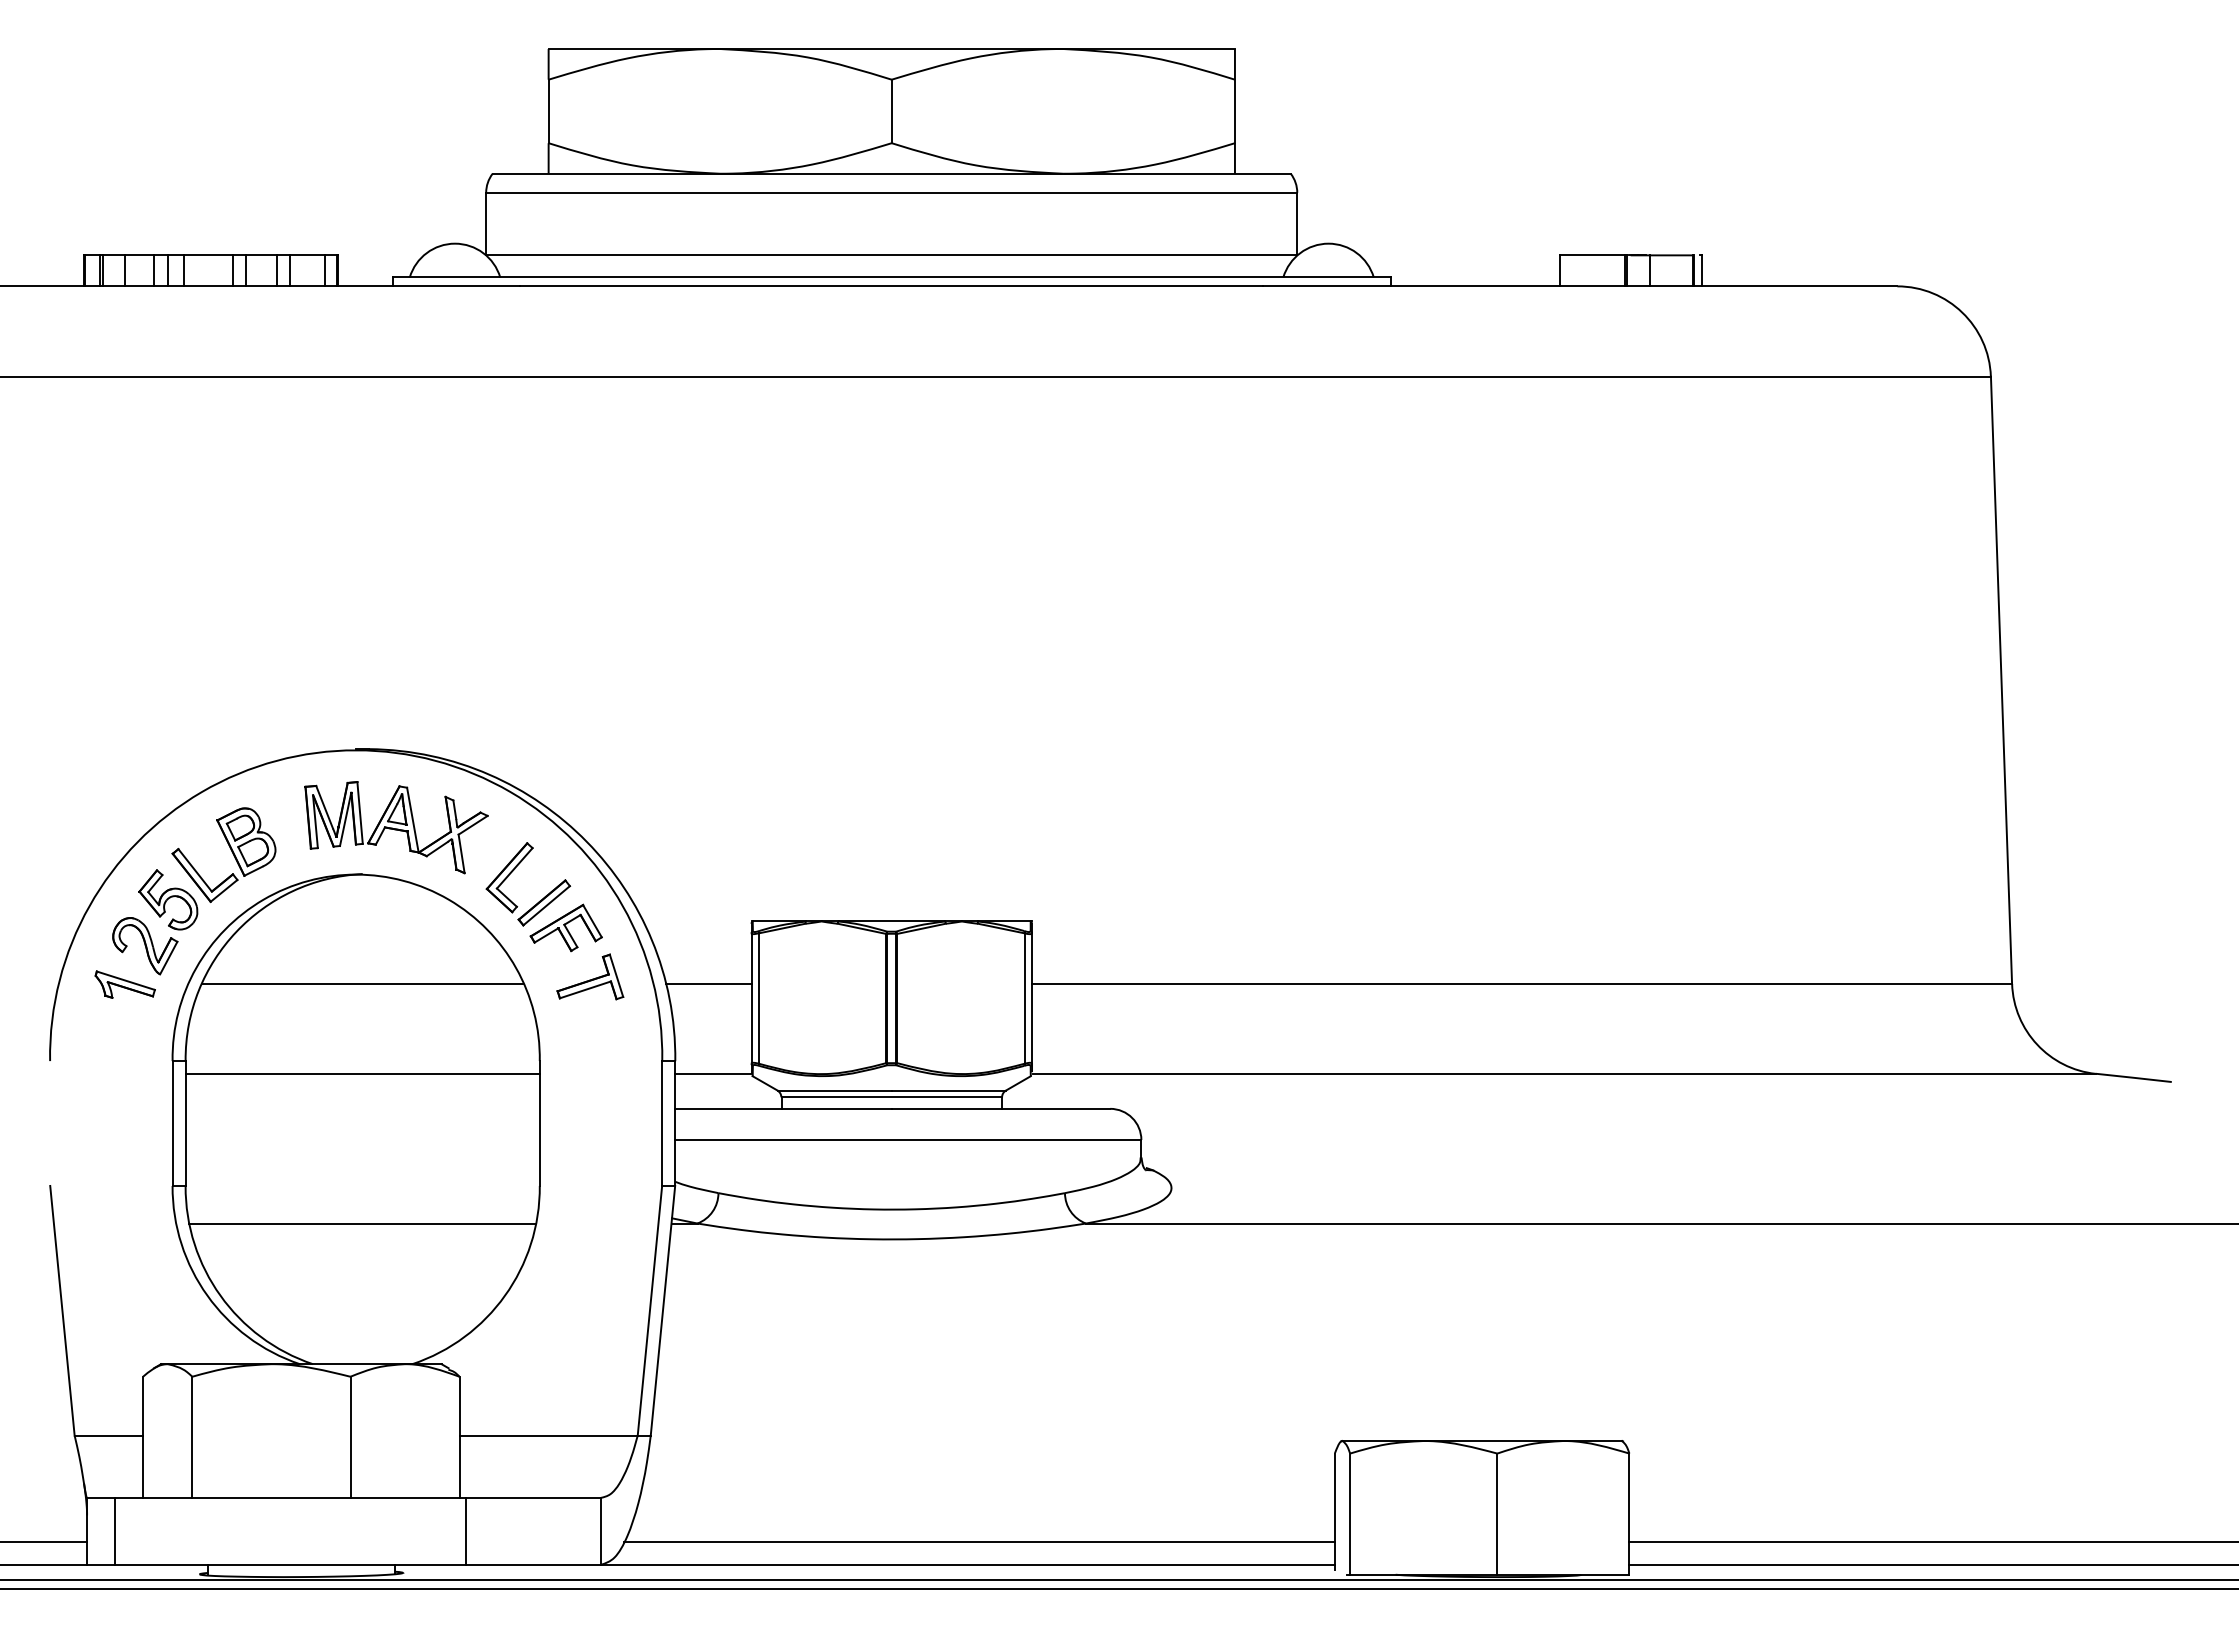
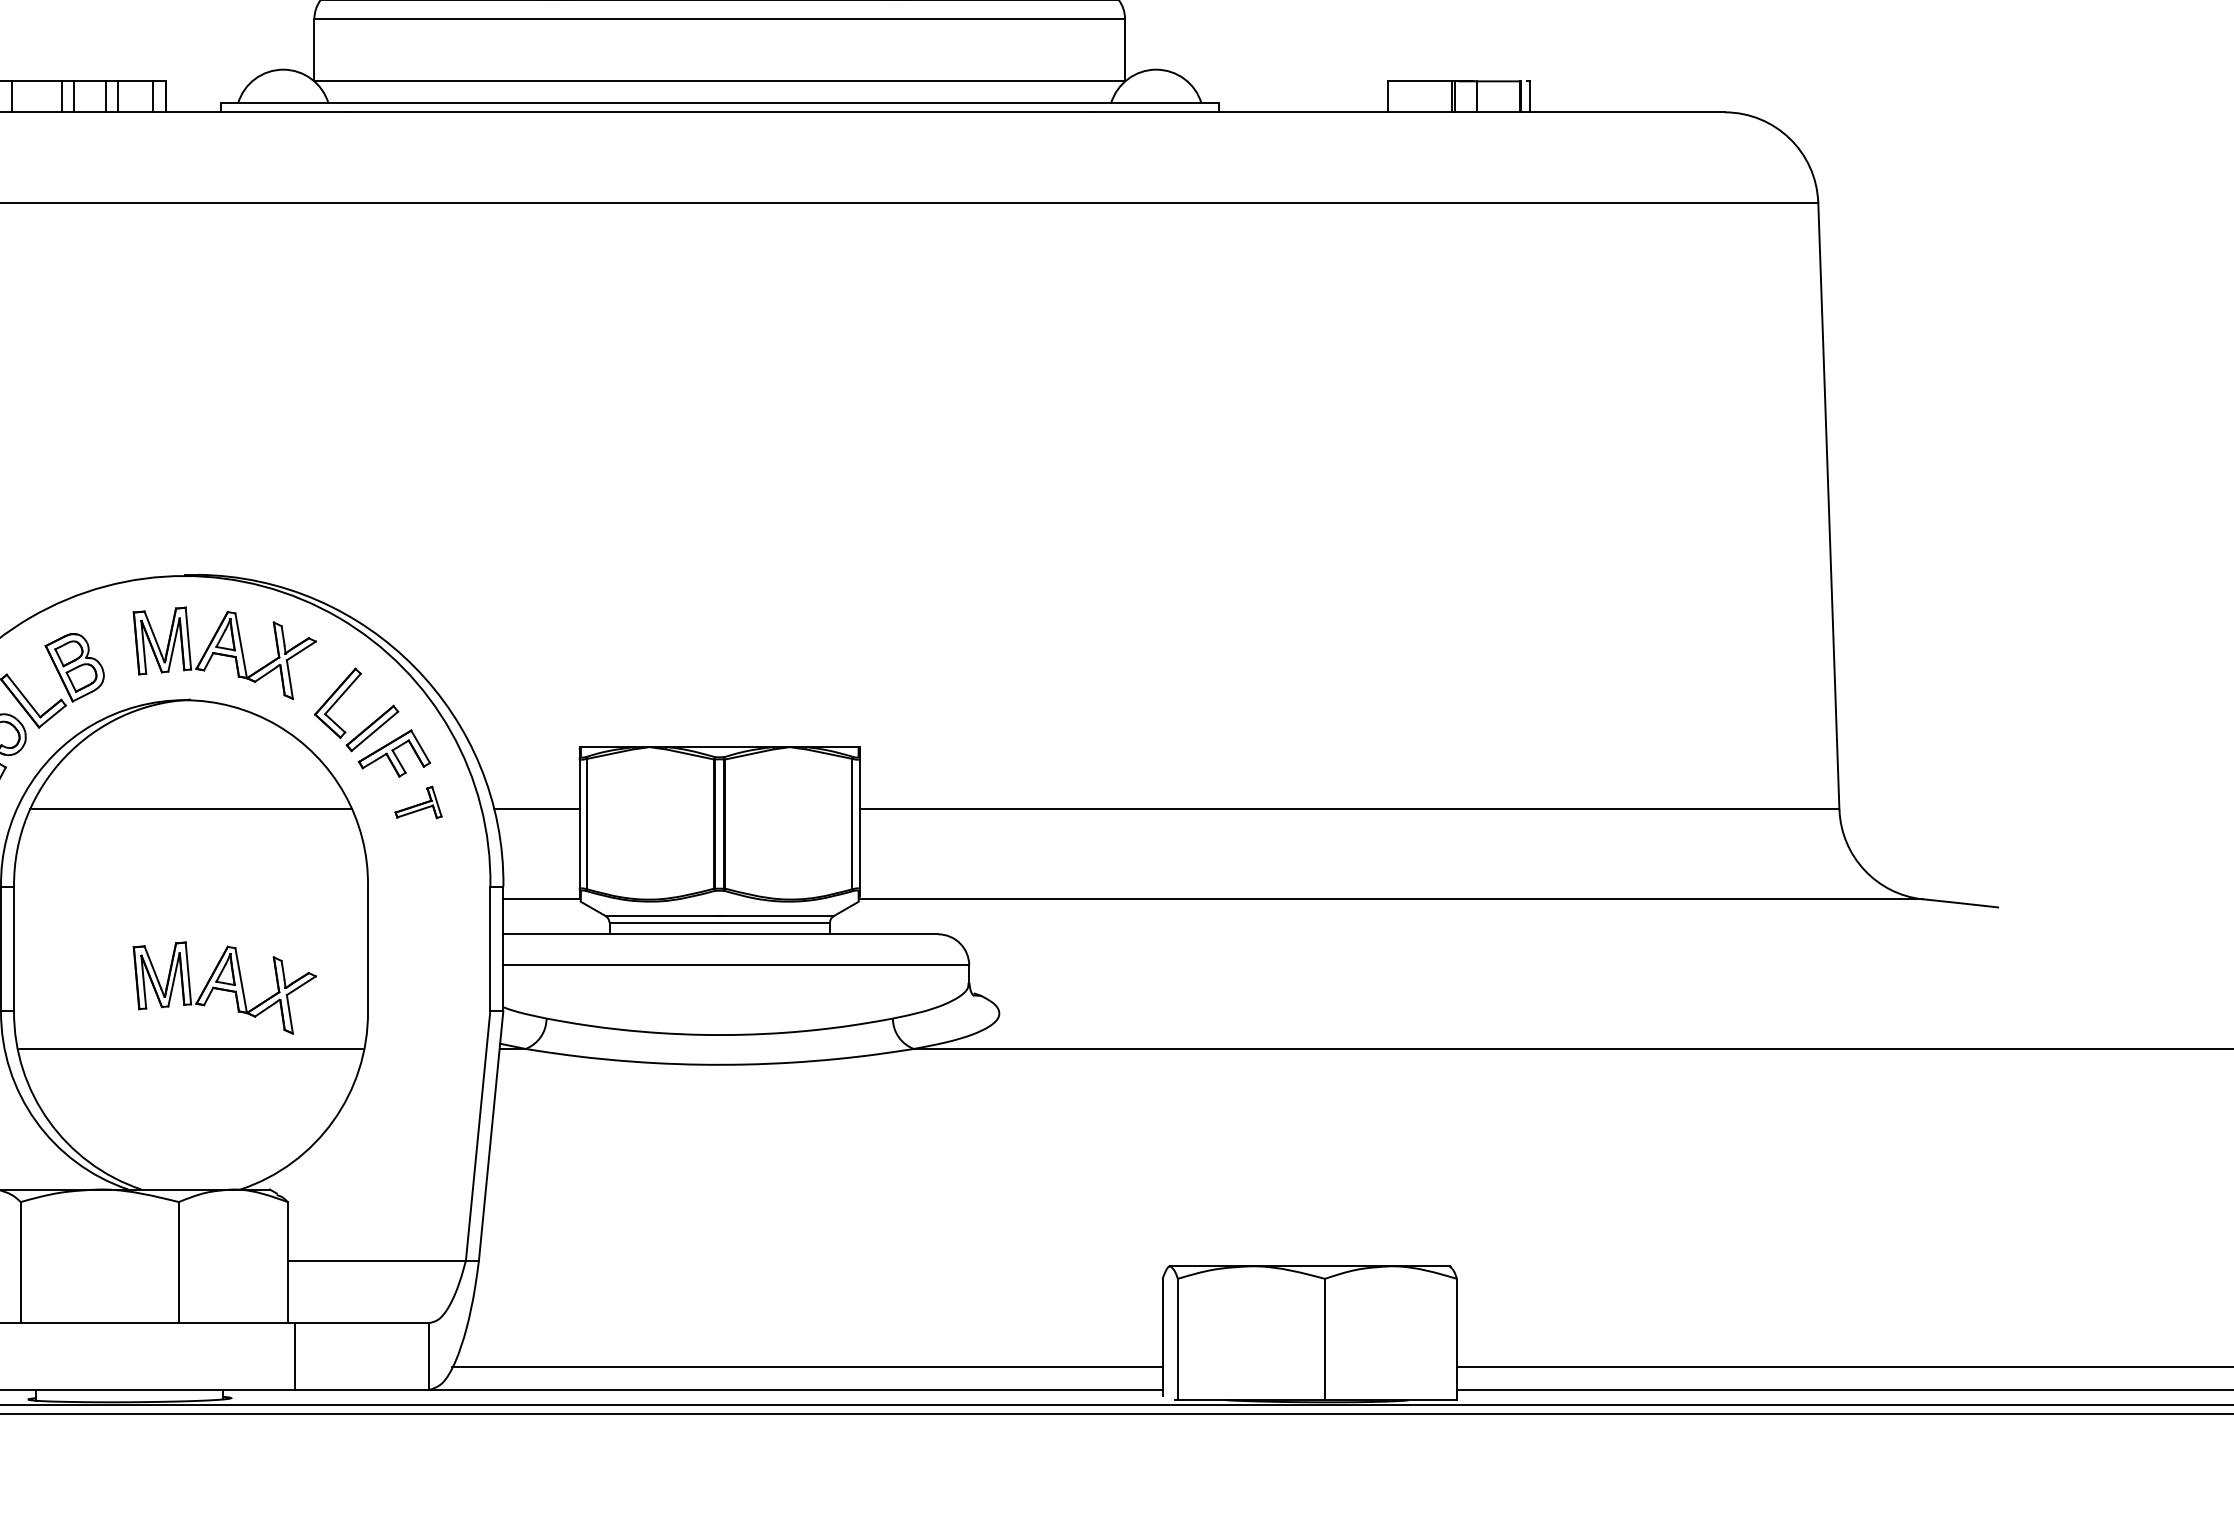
part: (590, 976) -> (418, 802), size x0.7
line: (362, 1073) -> (190, 899), removed
part: (396, 1162) -> (224, 987), added

